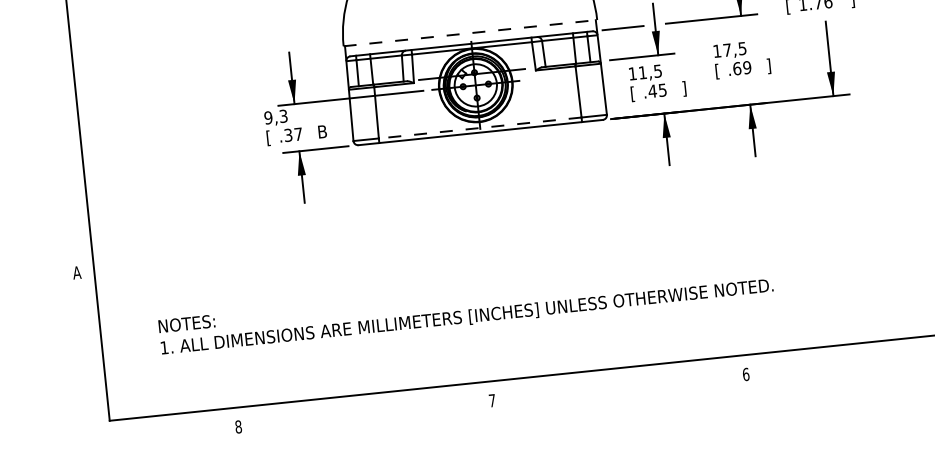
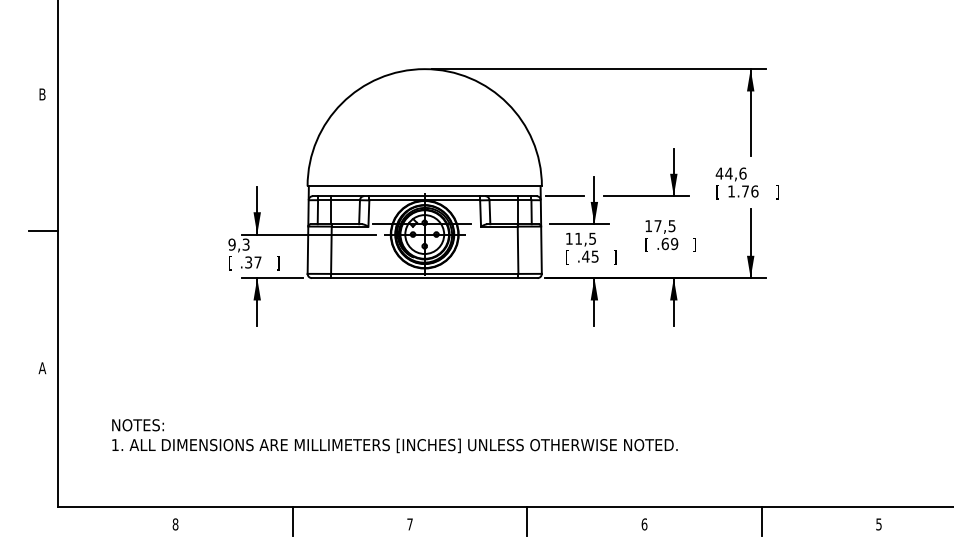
line: (471, 33) -> (425, 186), dashed -> solid
line: (62, 124) -> (43, 231), added
line: (479, 127) -> (424, 273), dashed -> solid
text: (322, 132) -> (280, 263), B -> ]
line: (872, 358) -> (761, 521), added
line: (619, 384) -> (527, 521), added
line: (364, 410) -> (292, 521), added

